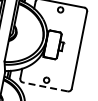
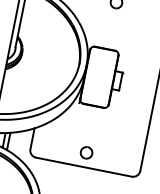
line: (45, 86) -> (84, 166), dashed -> solid

